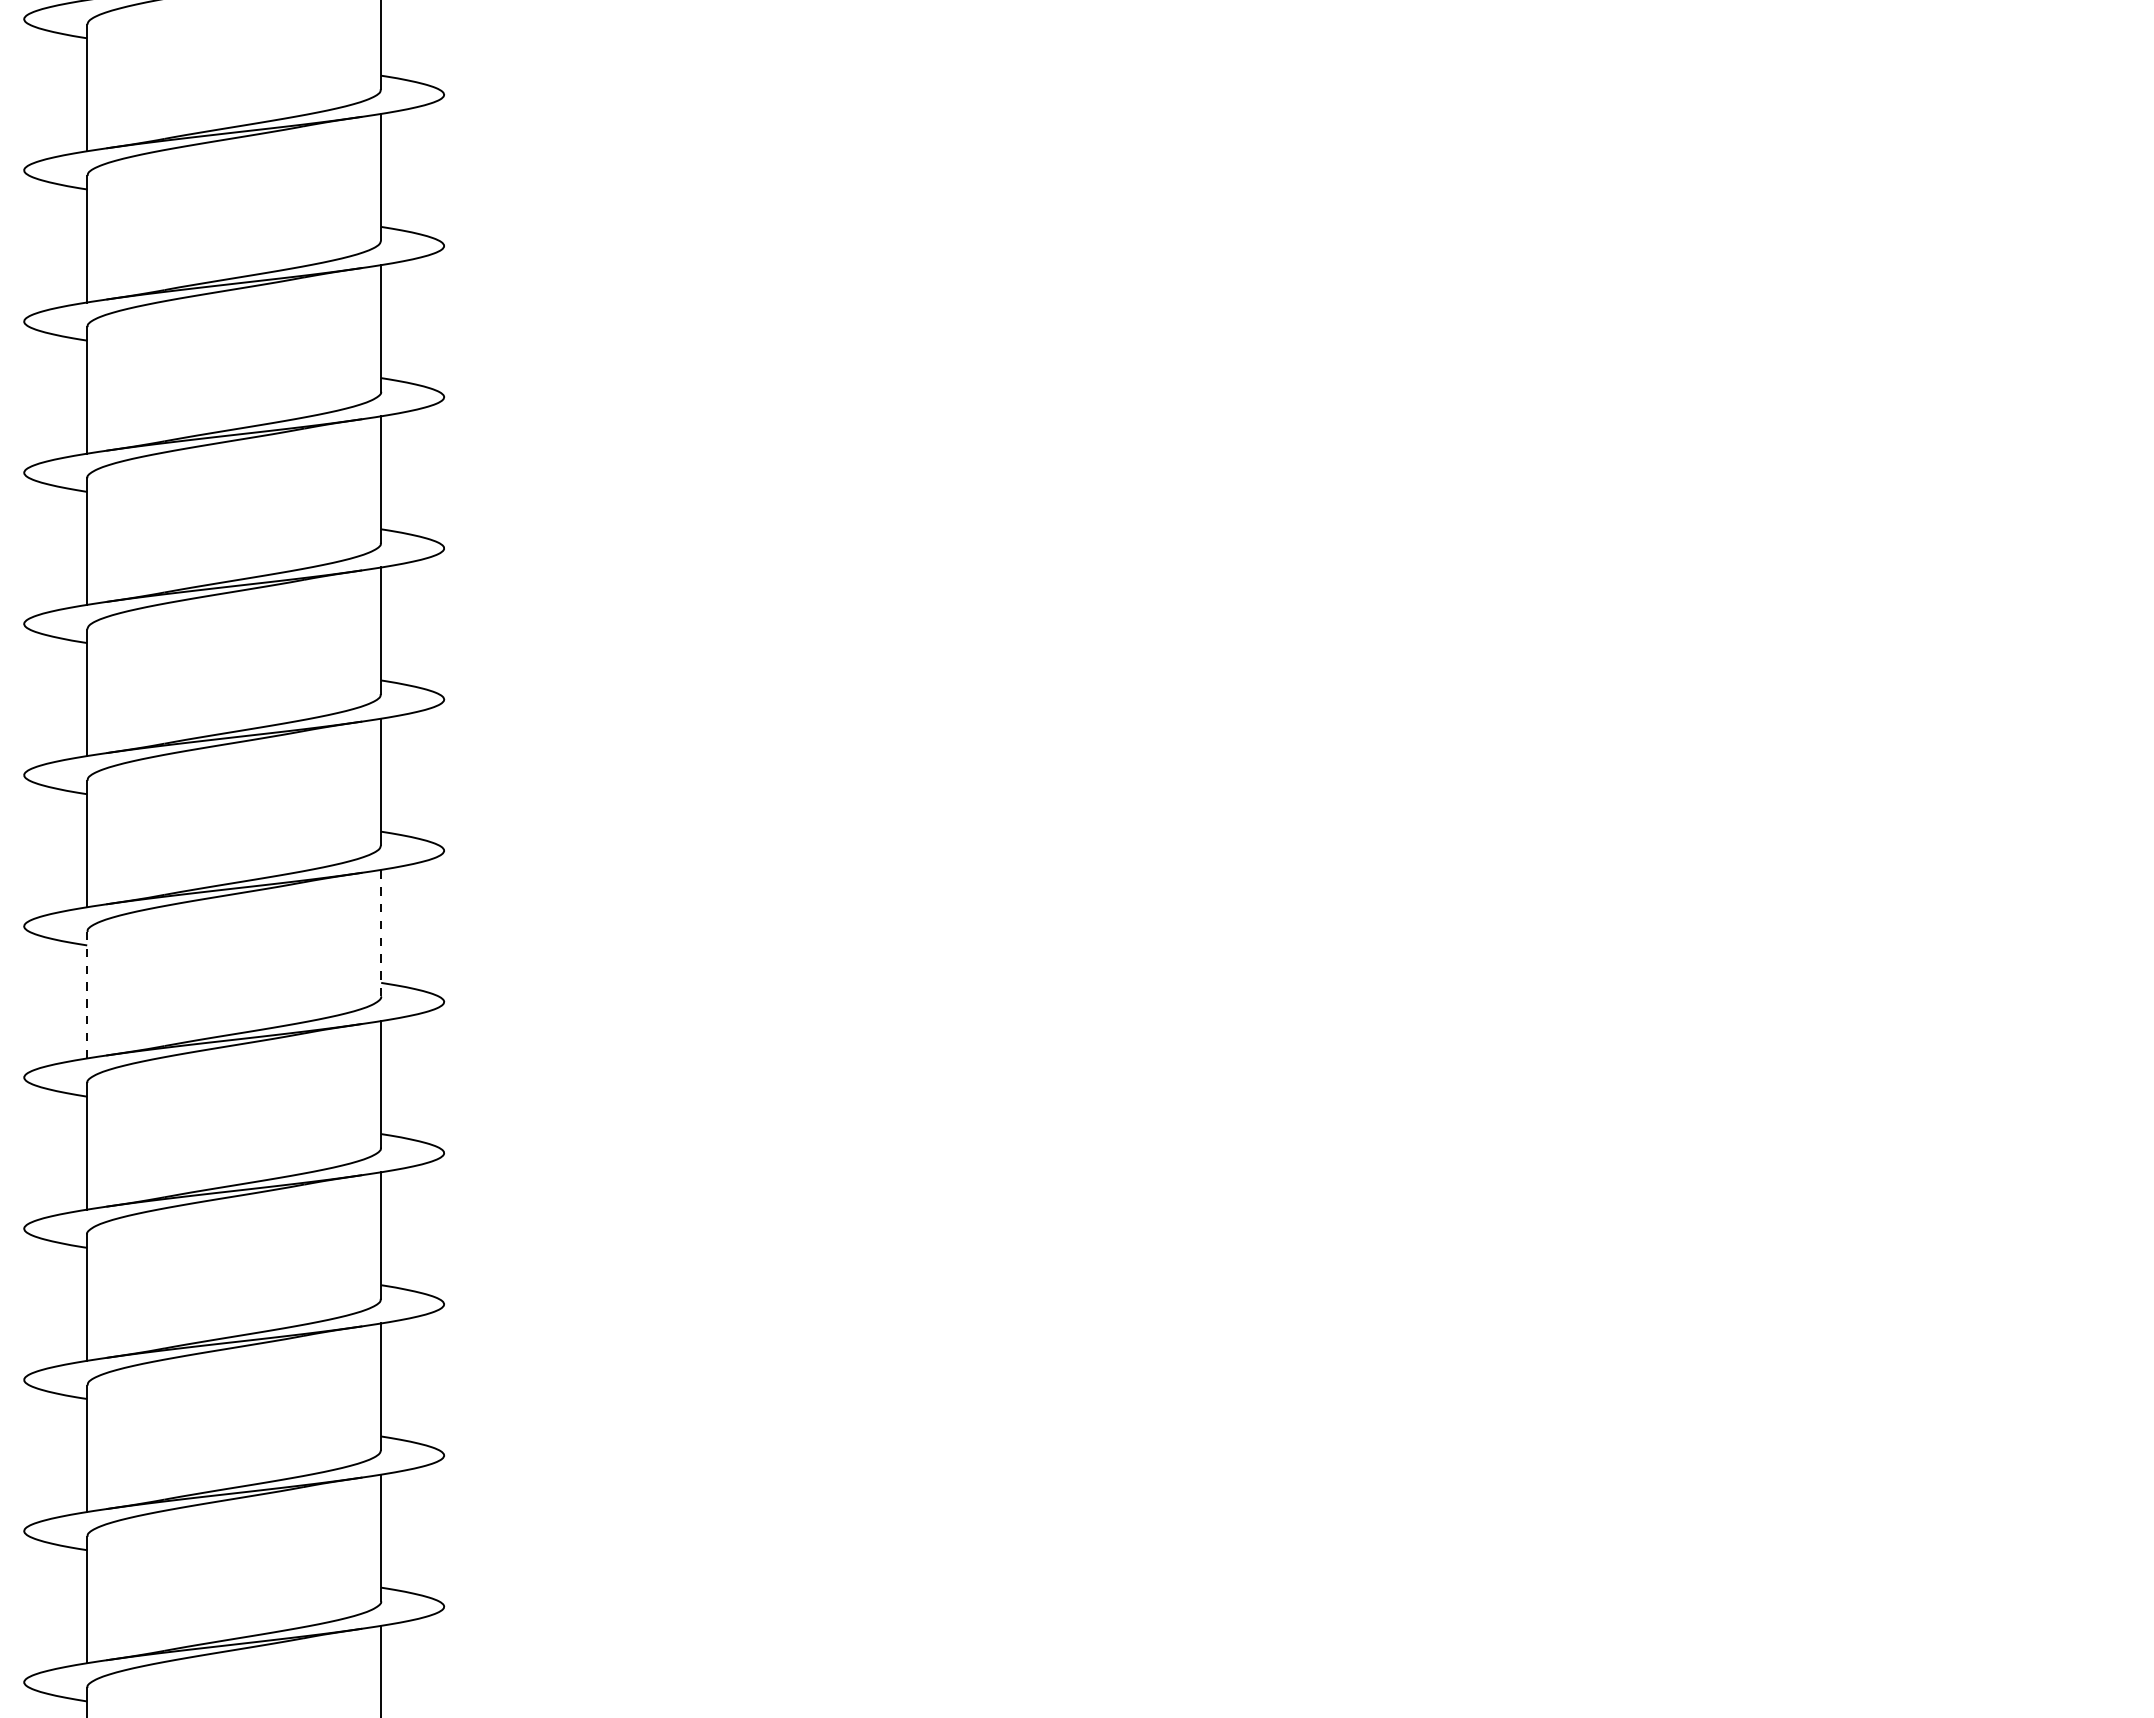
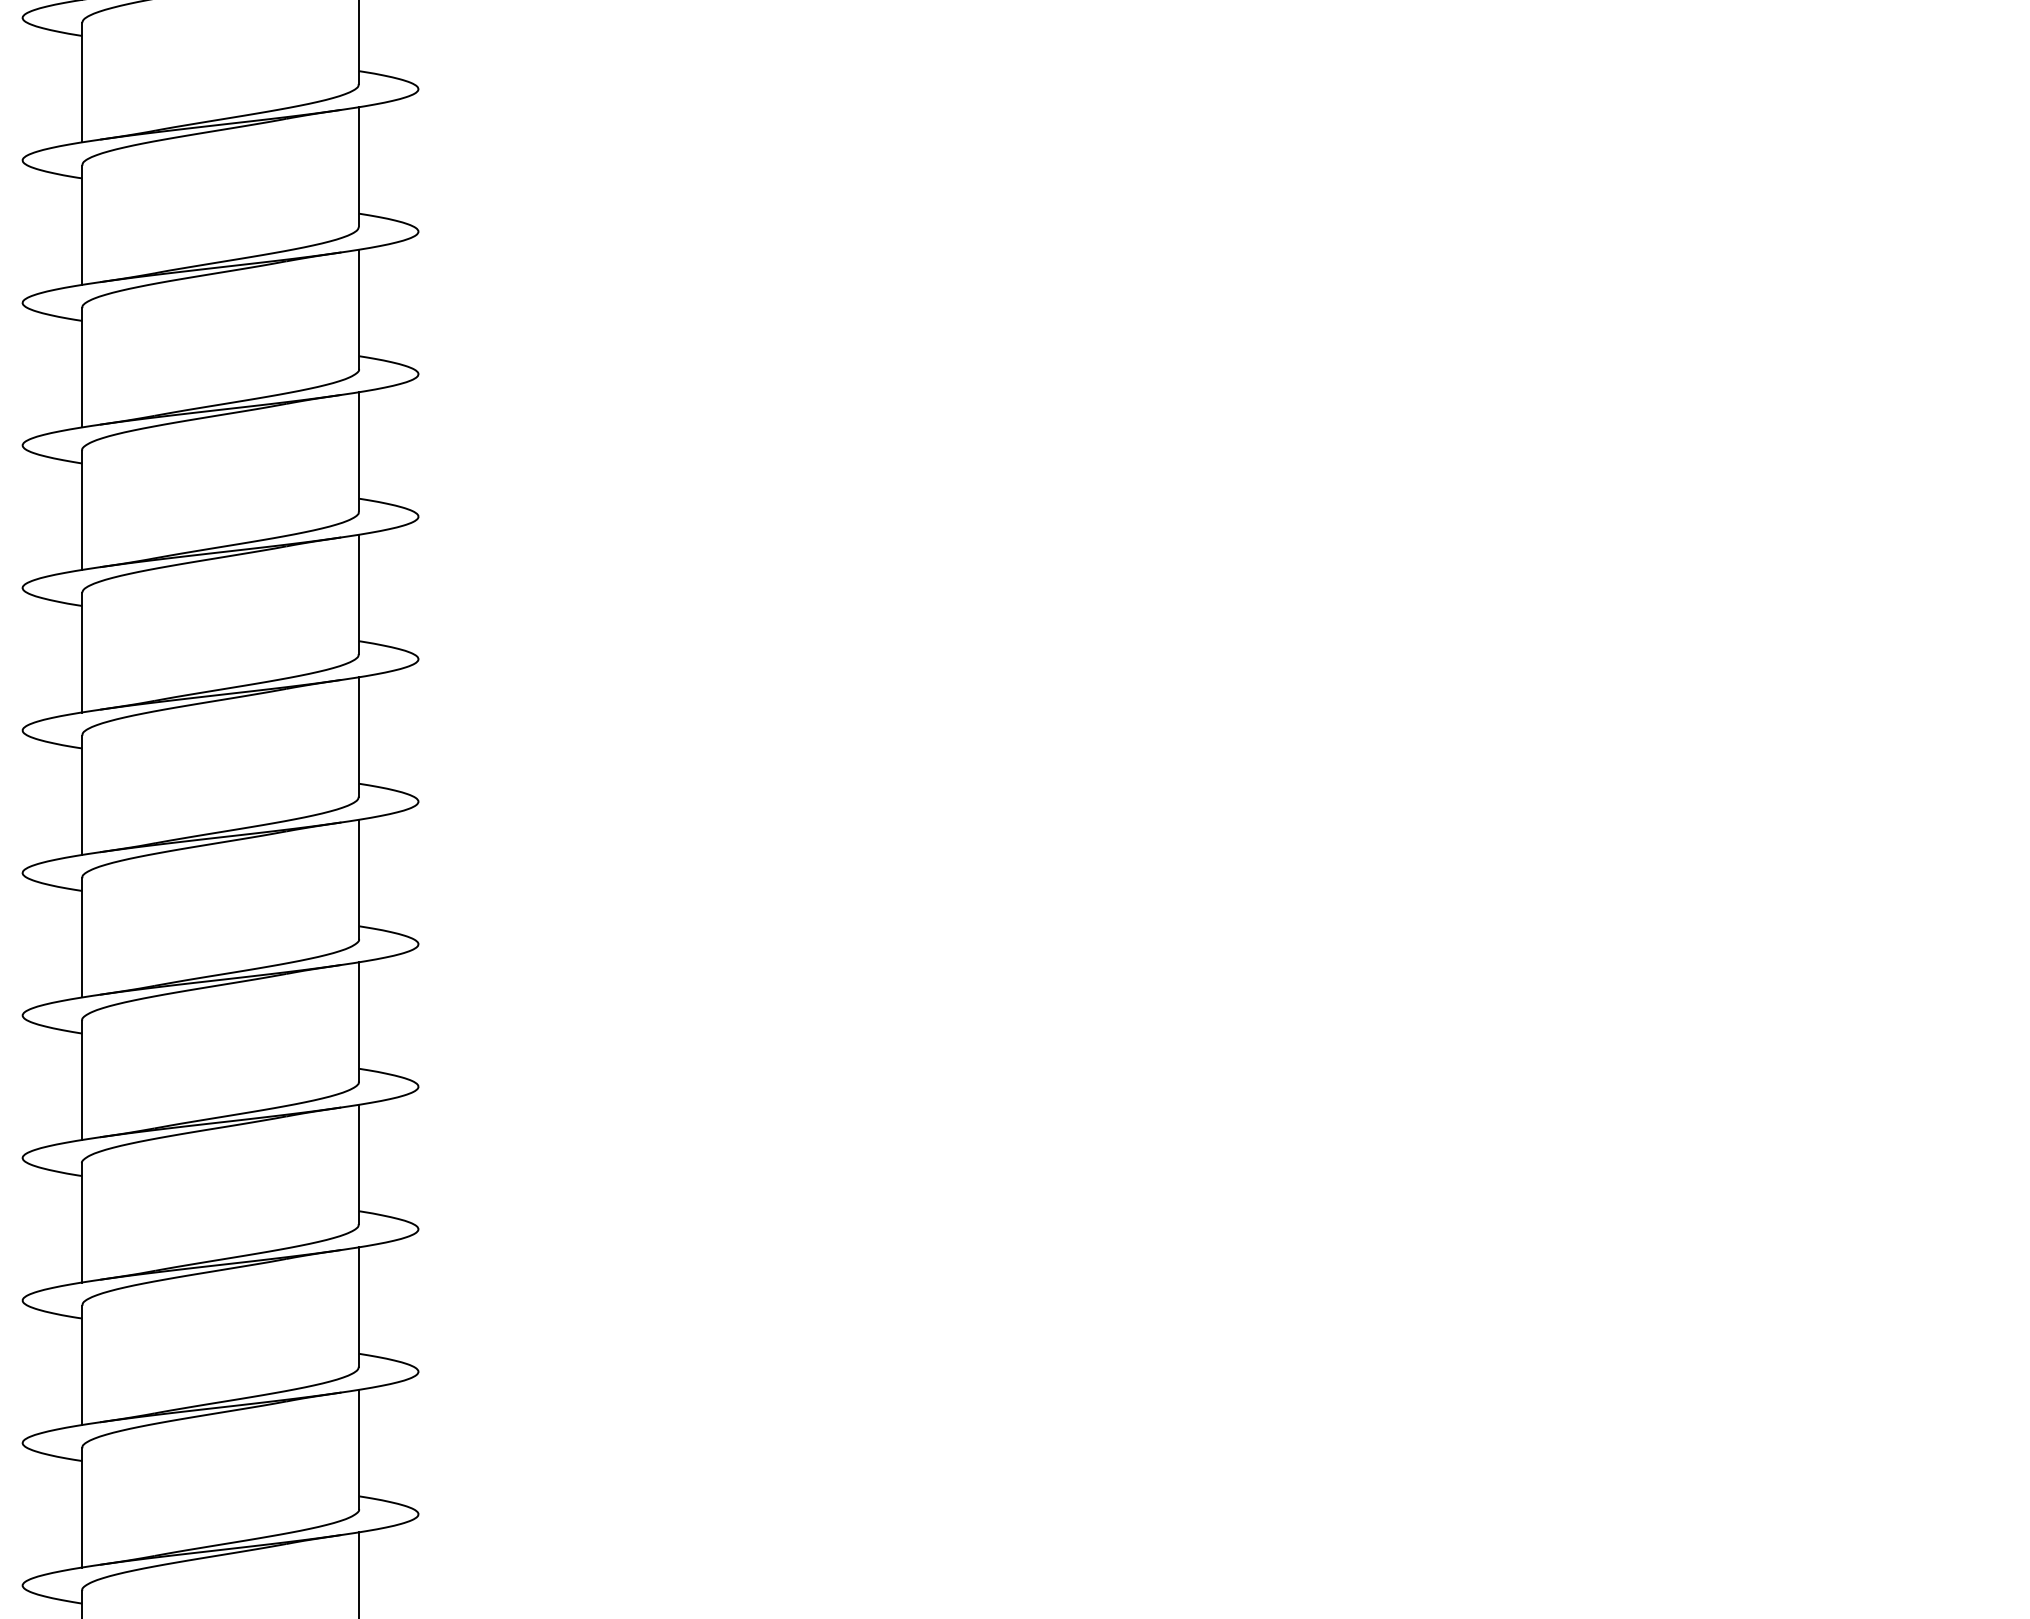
line: (381, 932) -> (359, 878), dashed -> solid
line: (87, 995) -> (82, 938), dashed -> solid

